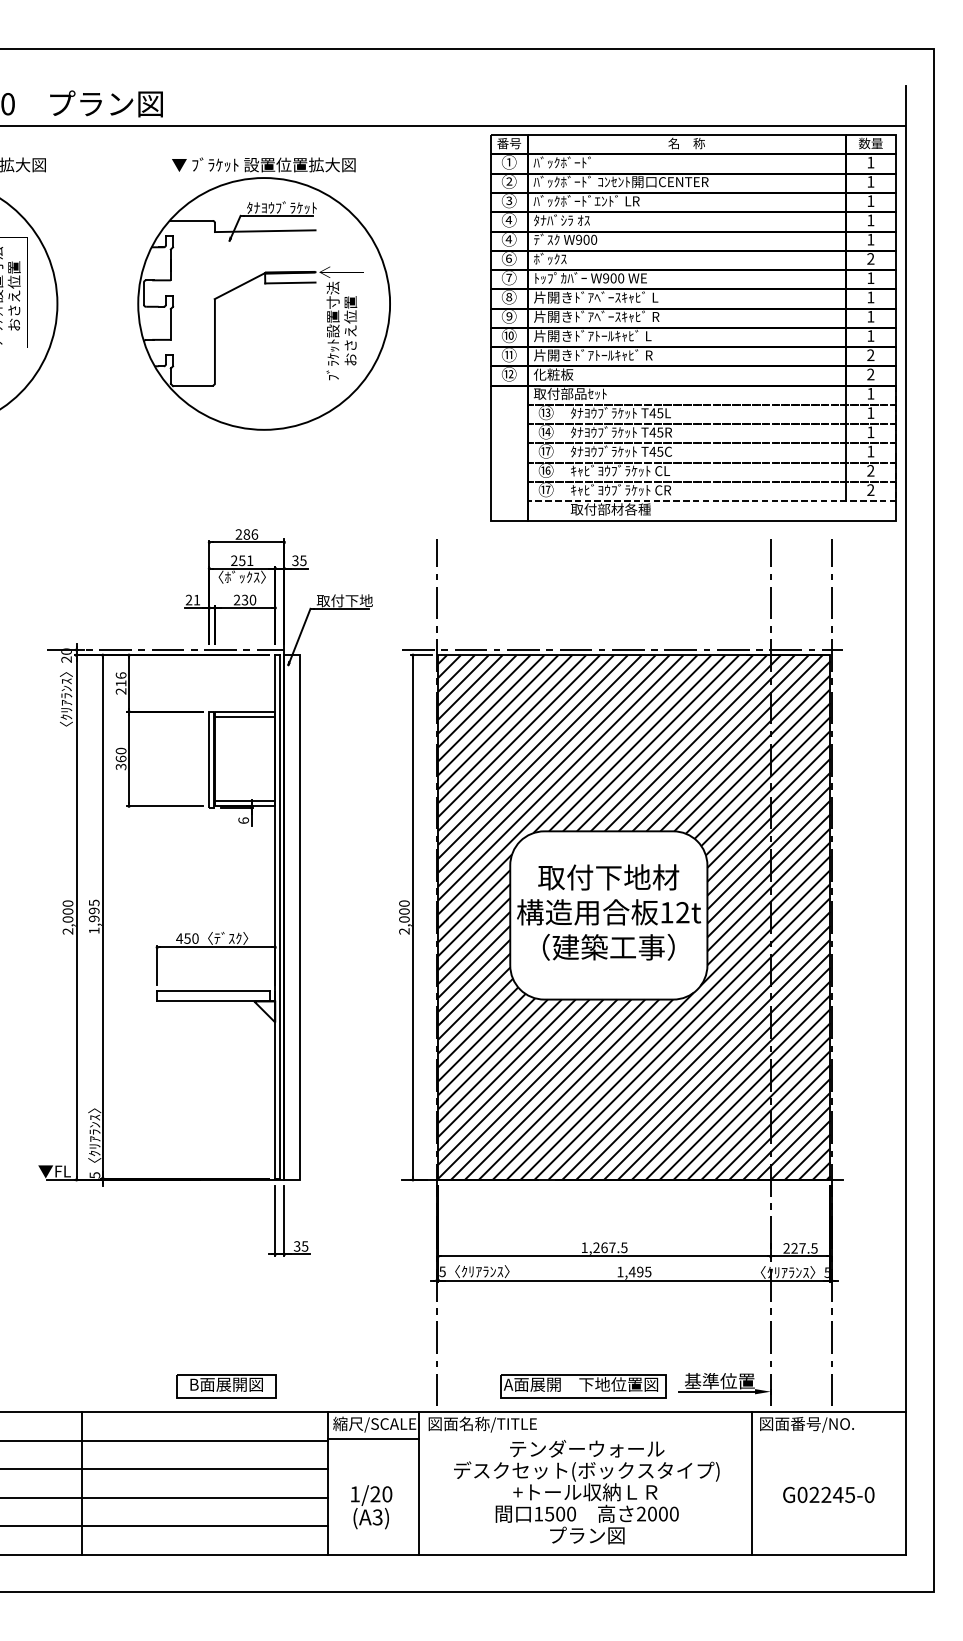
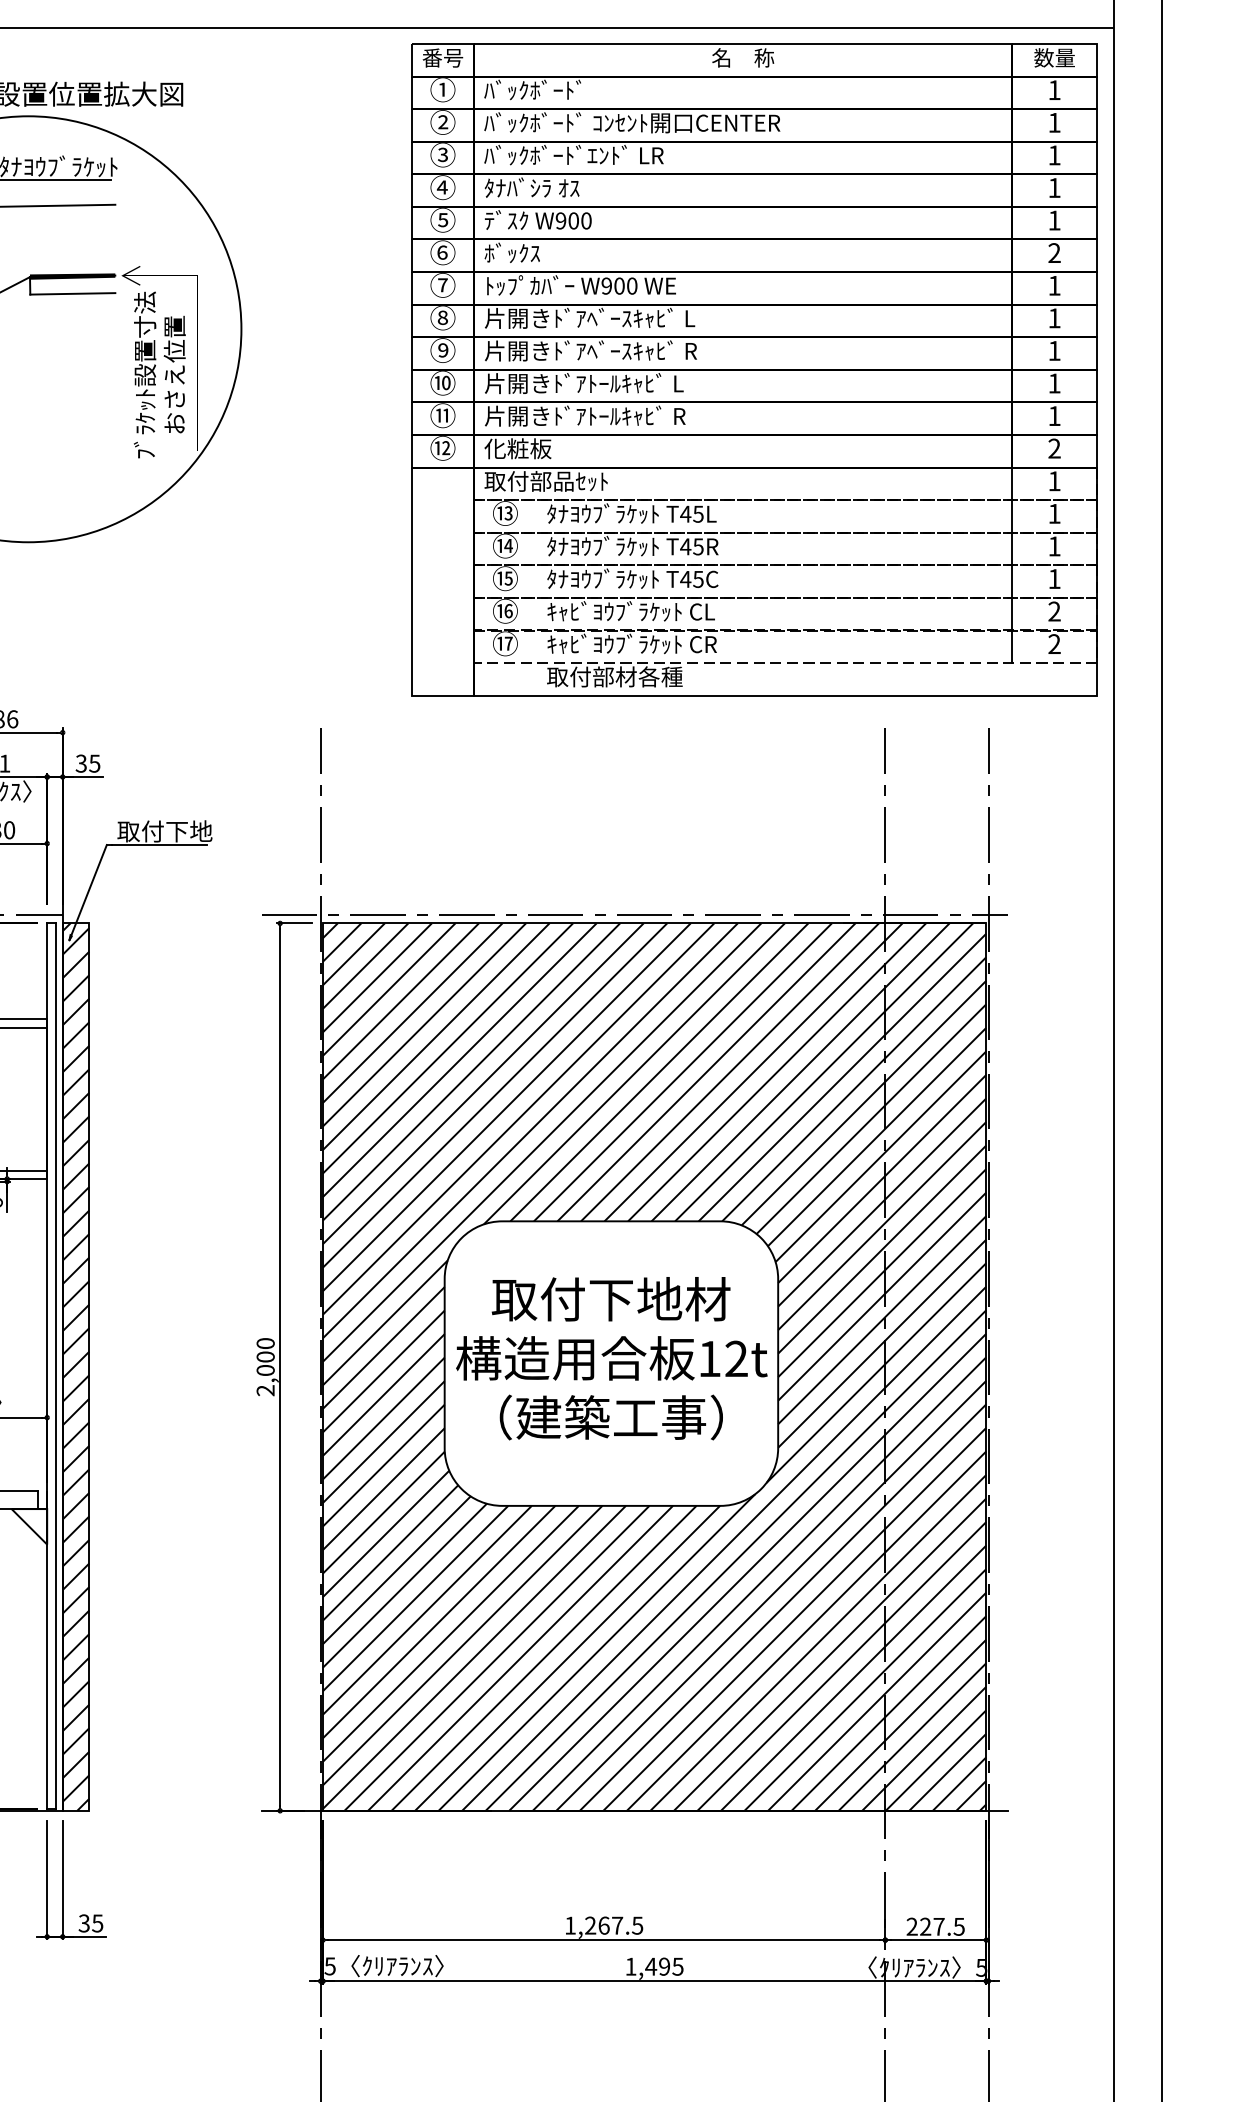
text: (508, 239) -> (441, 220), ④ -> ⑤
text: (870, 354) -> (1054, 414), 2 -> 1
text: (547, 451) -> (507, 578), ⑰ -> ⑮
hatch: (292, 917) -> (76, 1367), added

